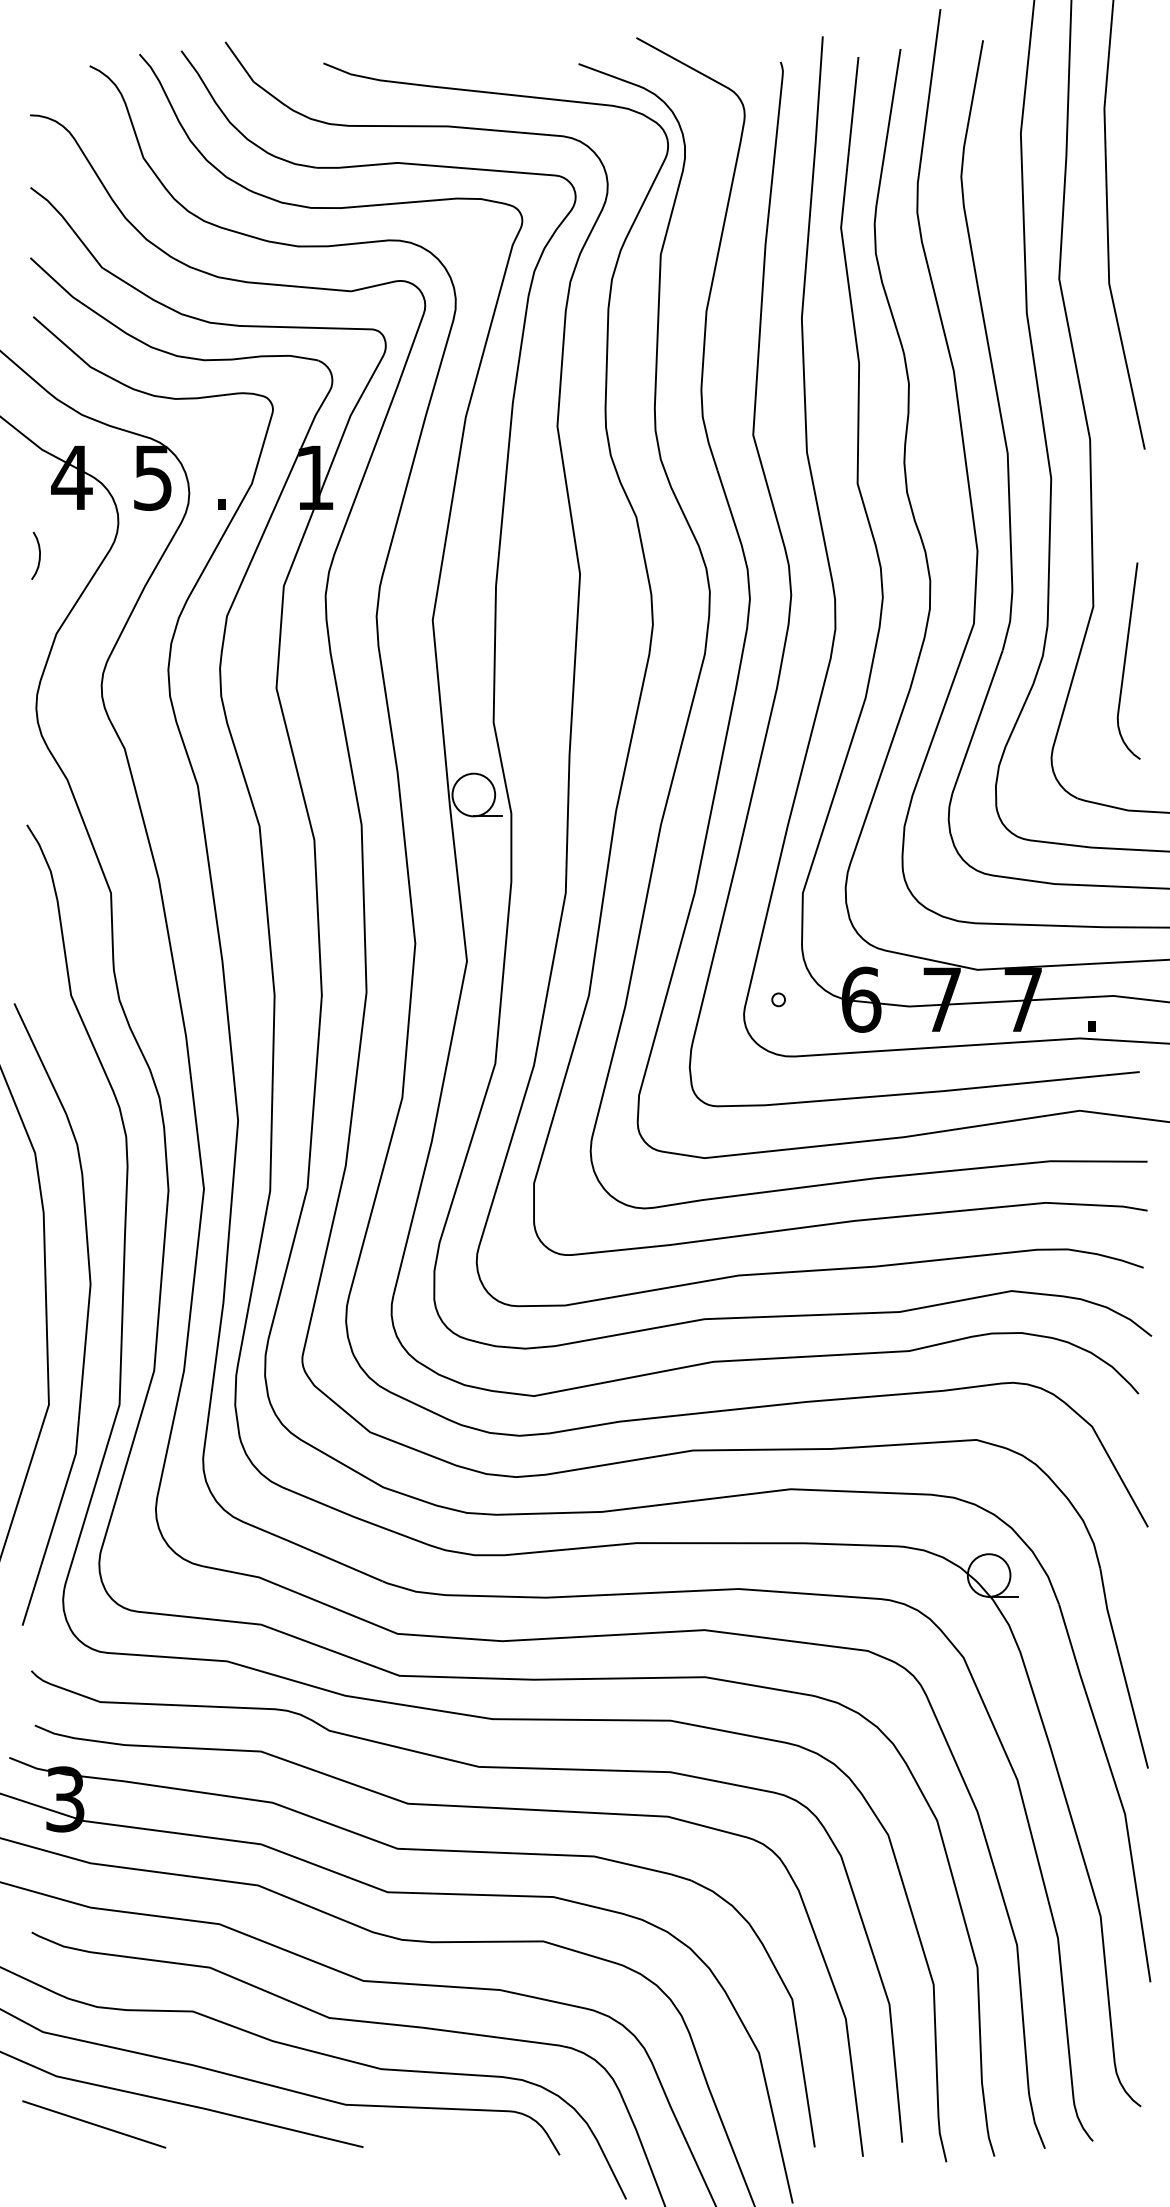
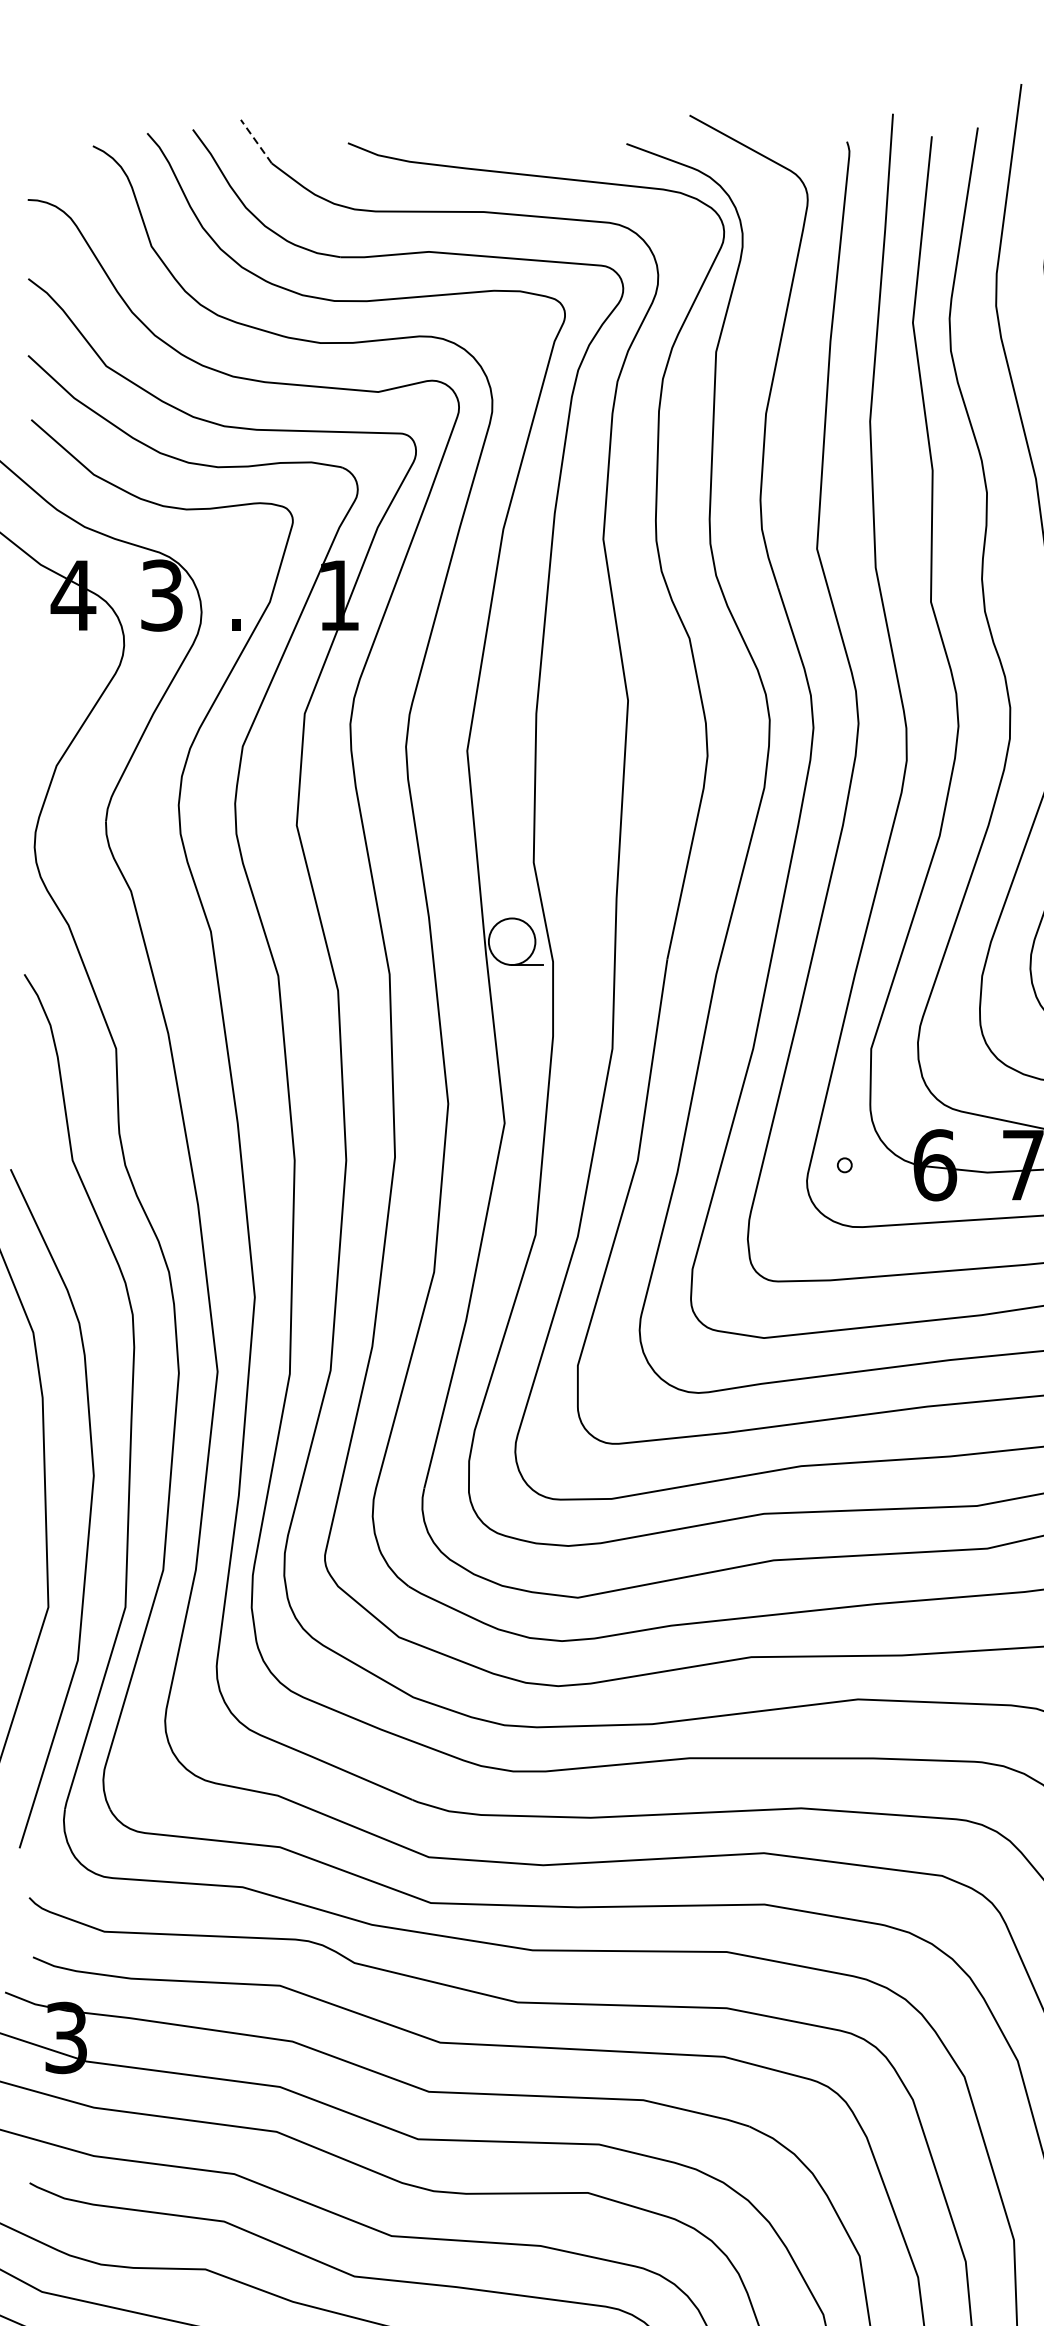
line: (239, 61) -> (256, 141), solid -> dashed
text: (152, 477) -> (161, 595), 5 -> 3
curve: (39, 555) -> (38, 680), removed

